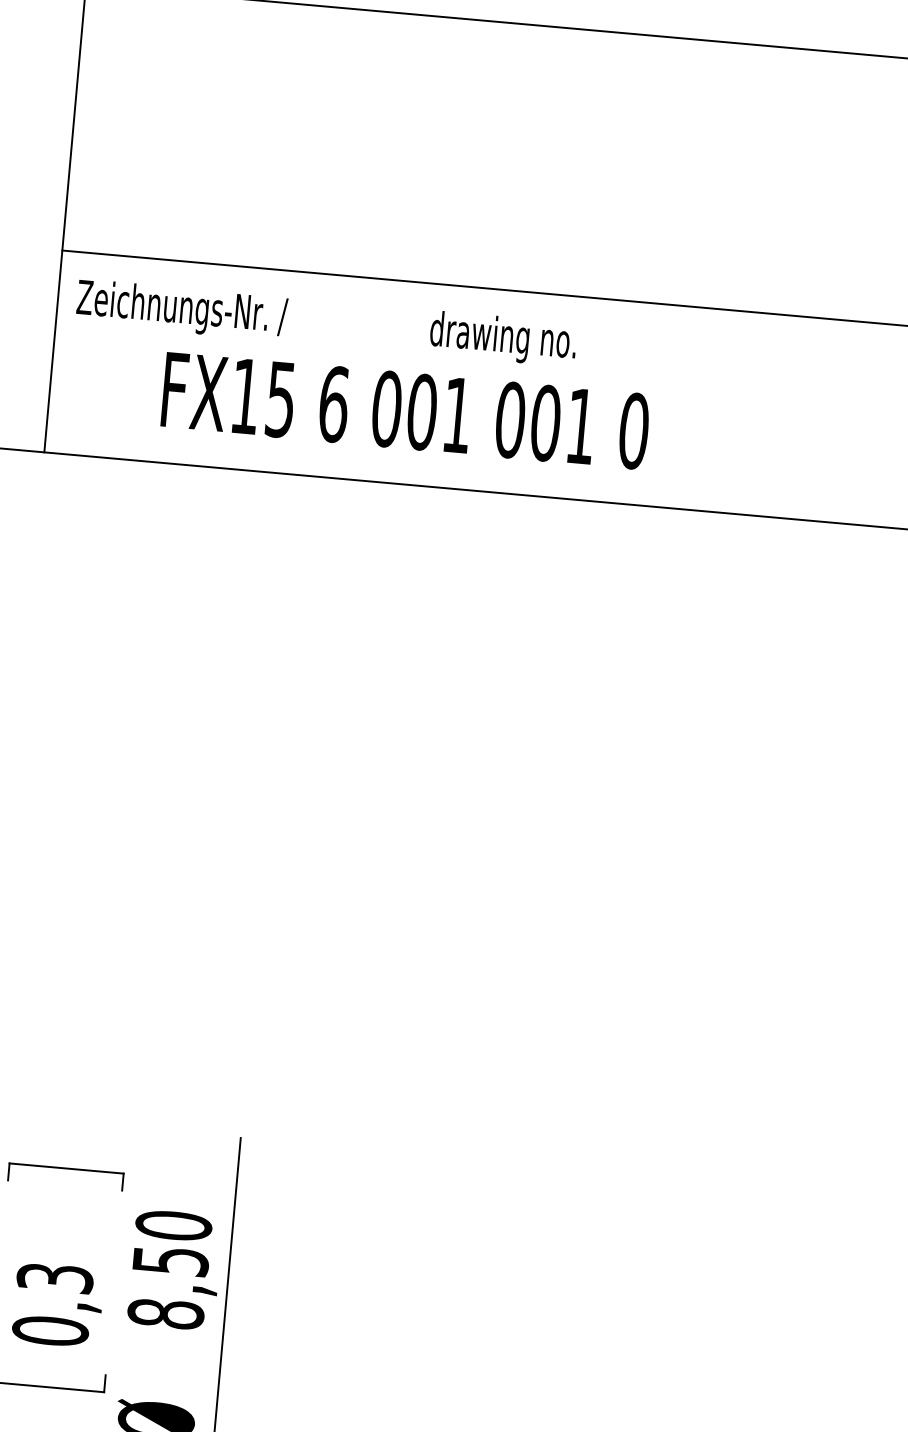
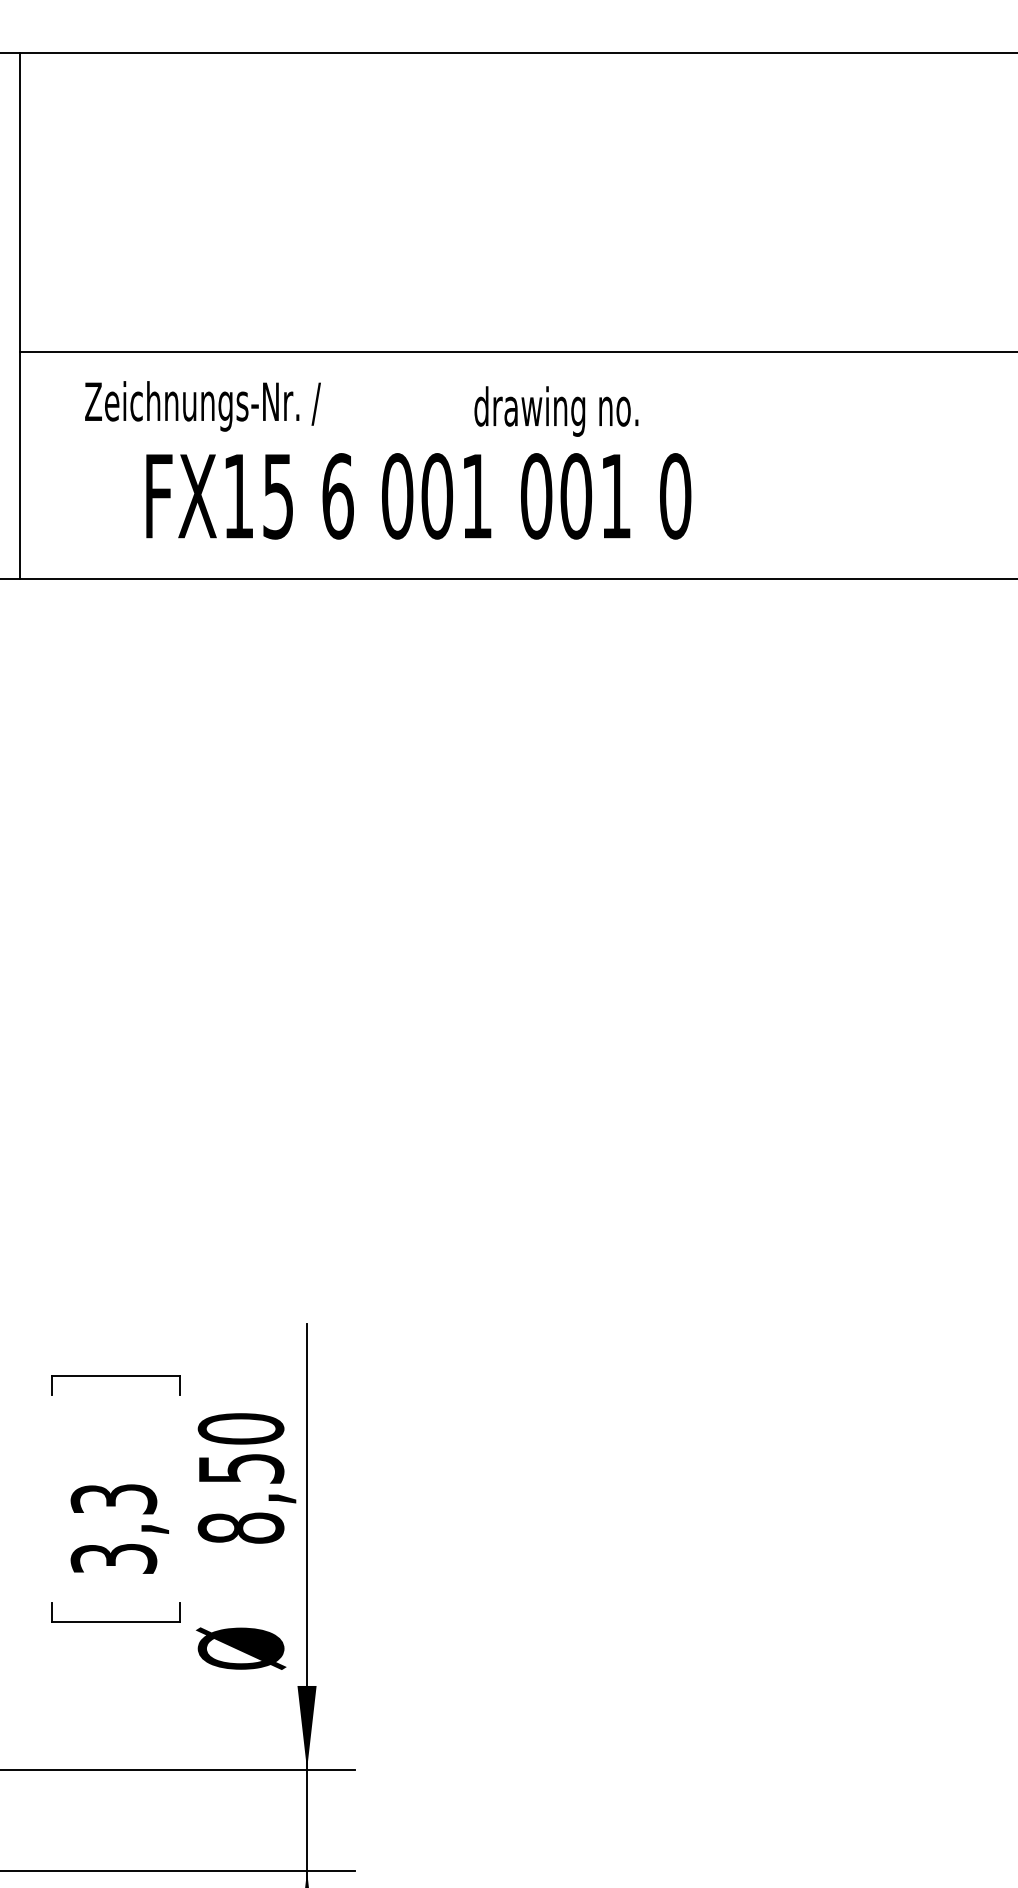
text: (181, 310) -> (202, 406), moved
text: (503, 338) -> (556, 411), moved
text: (50, 1330) -> (113, 1558), 0,3 -> 3,3

